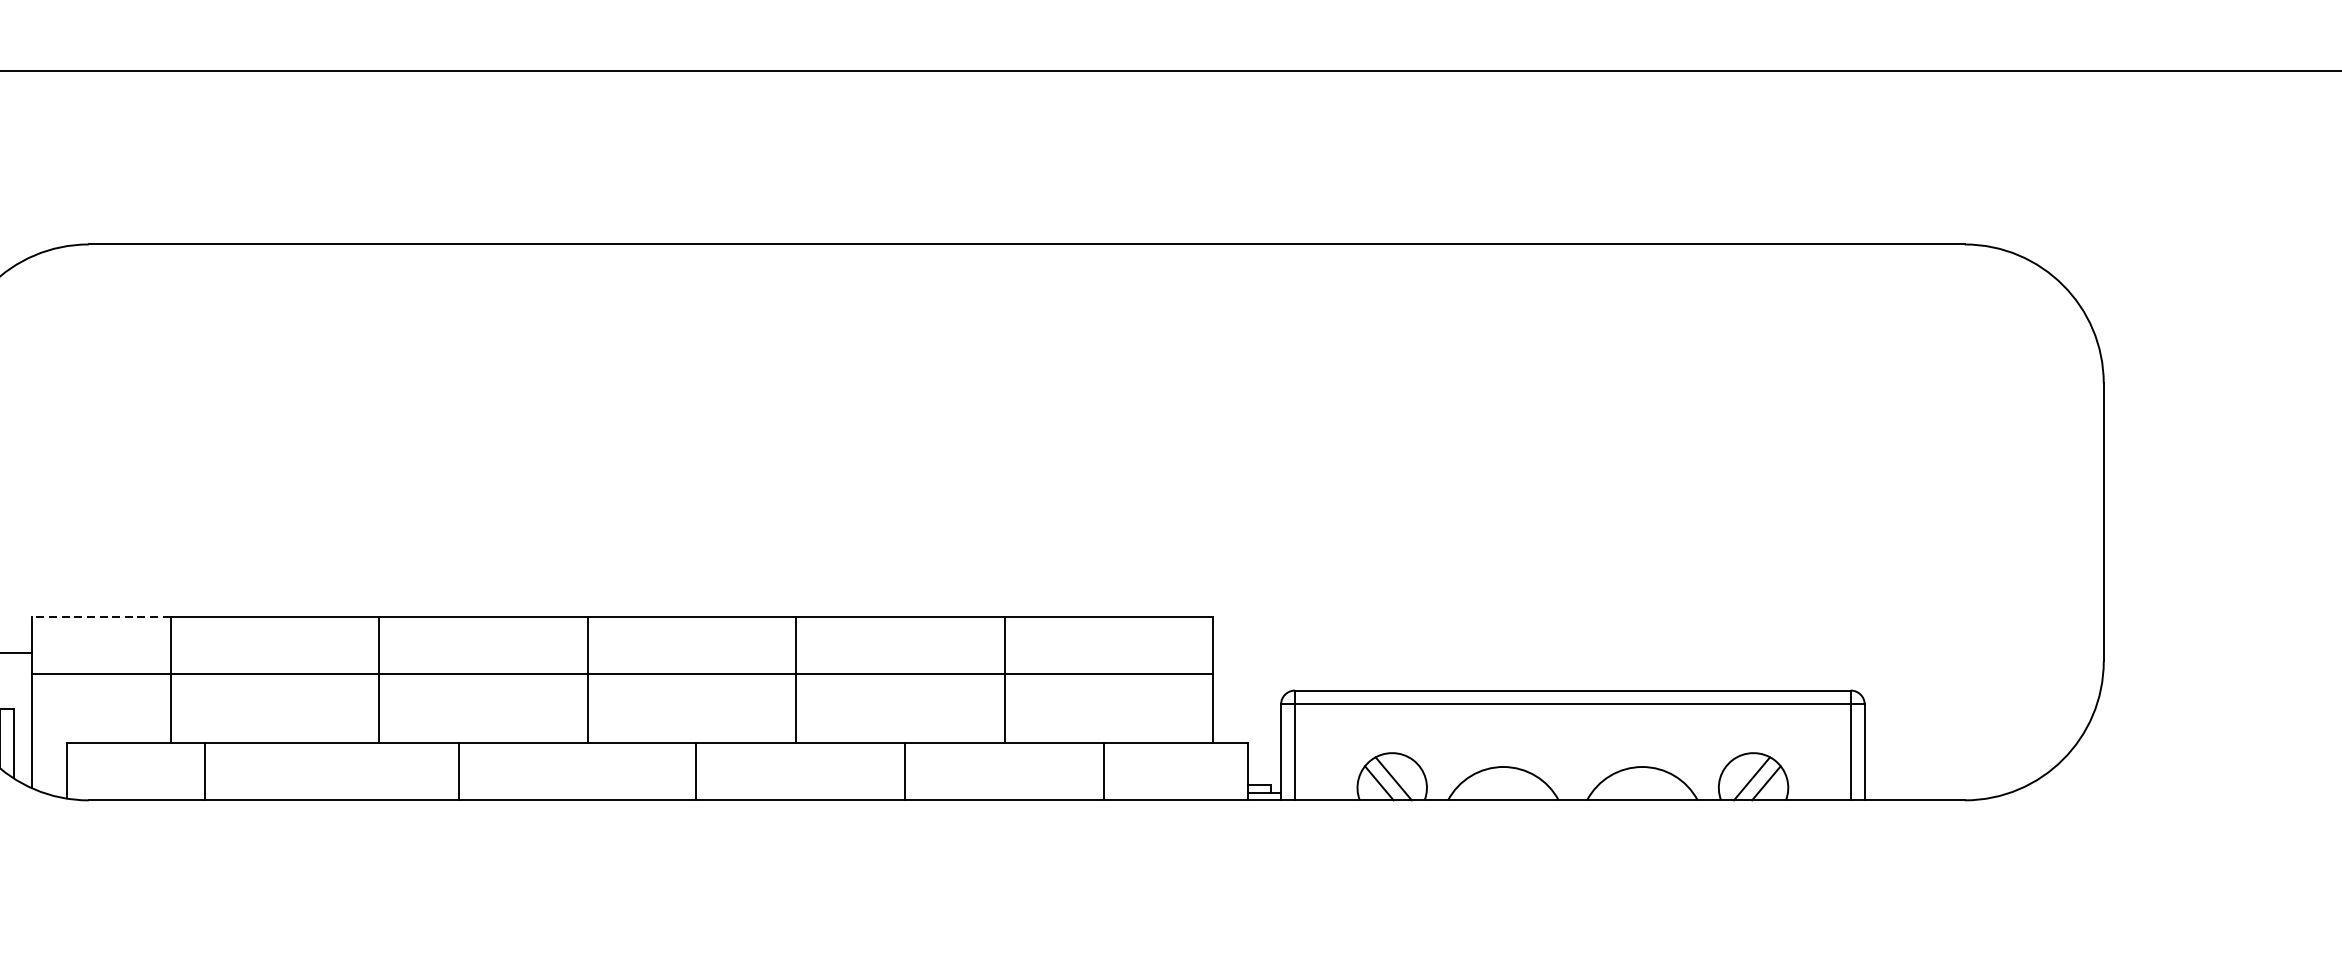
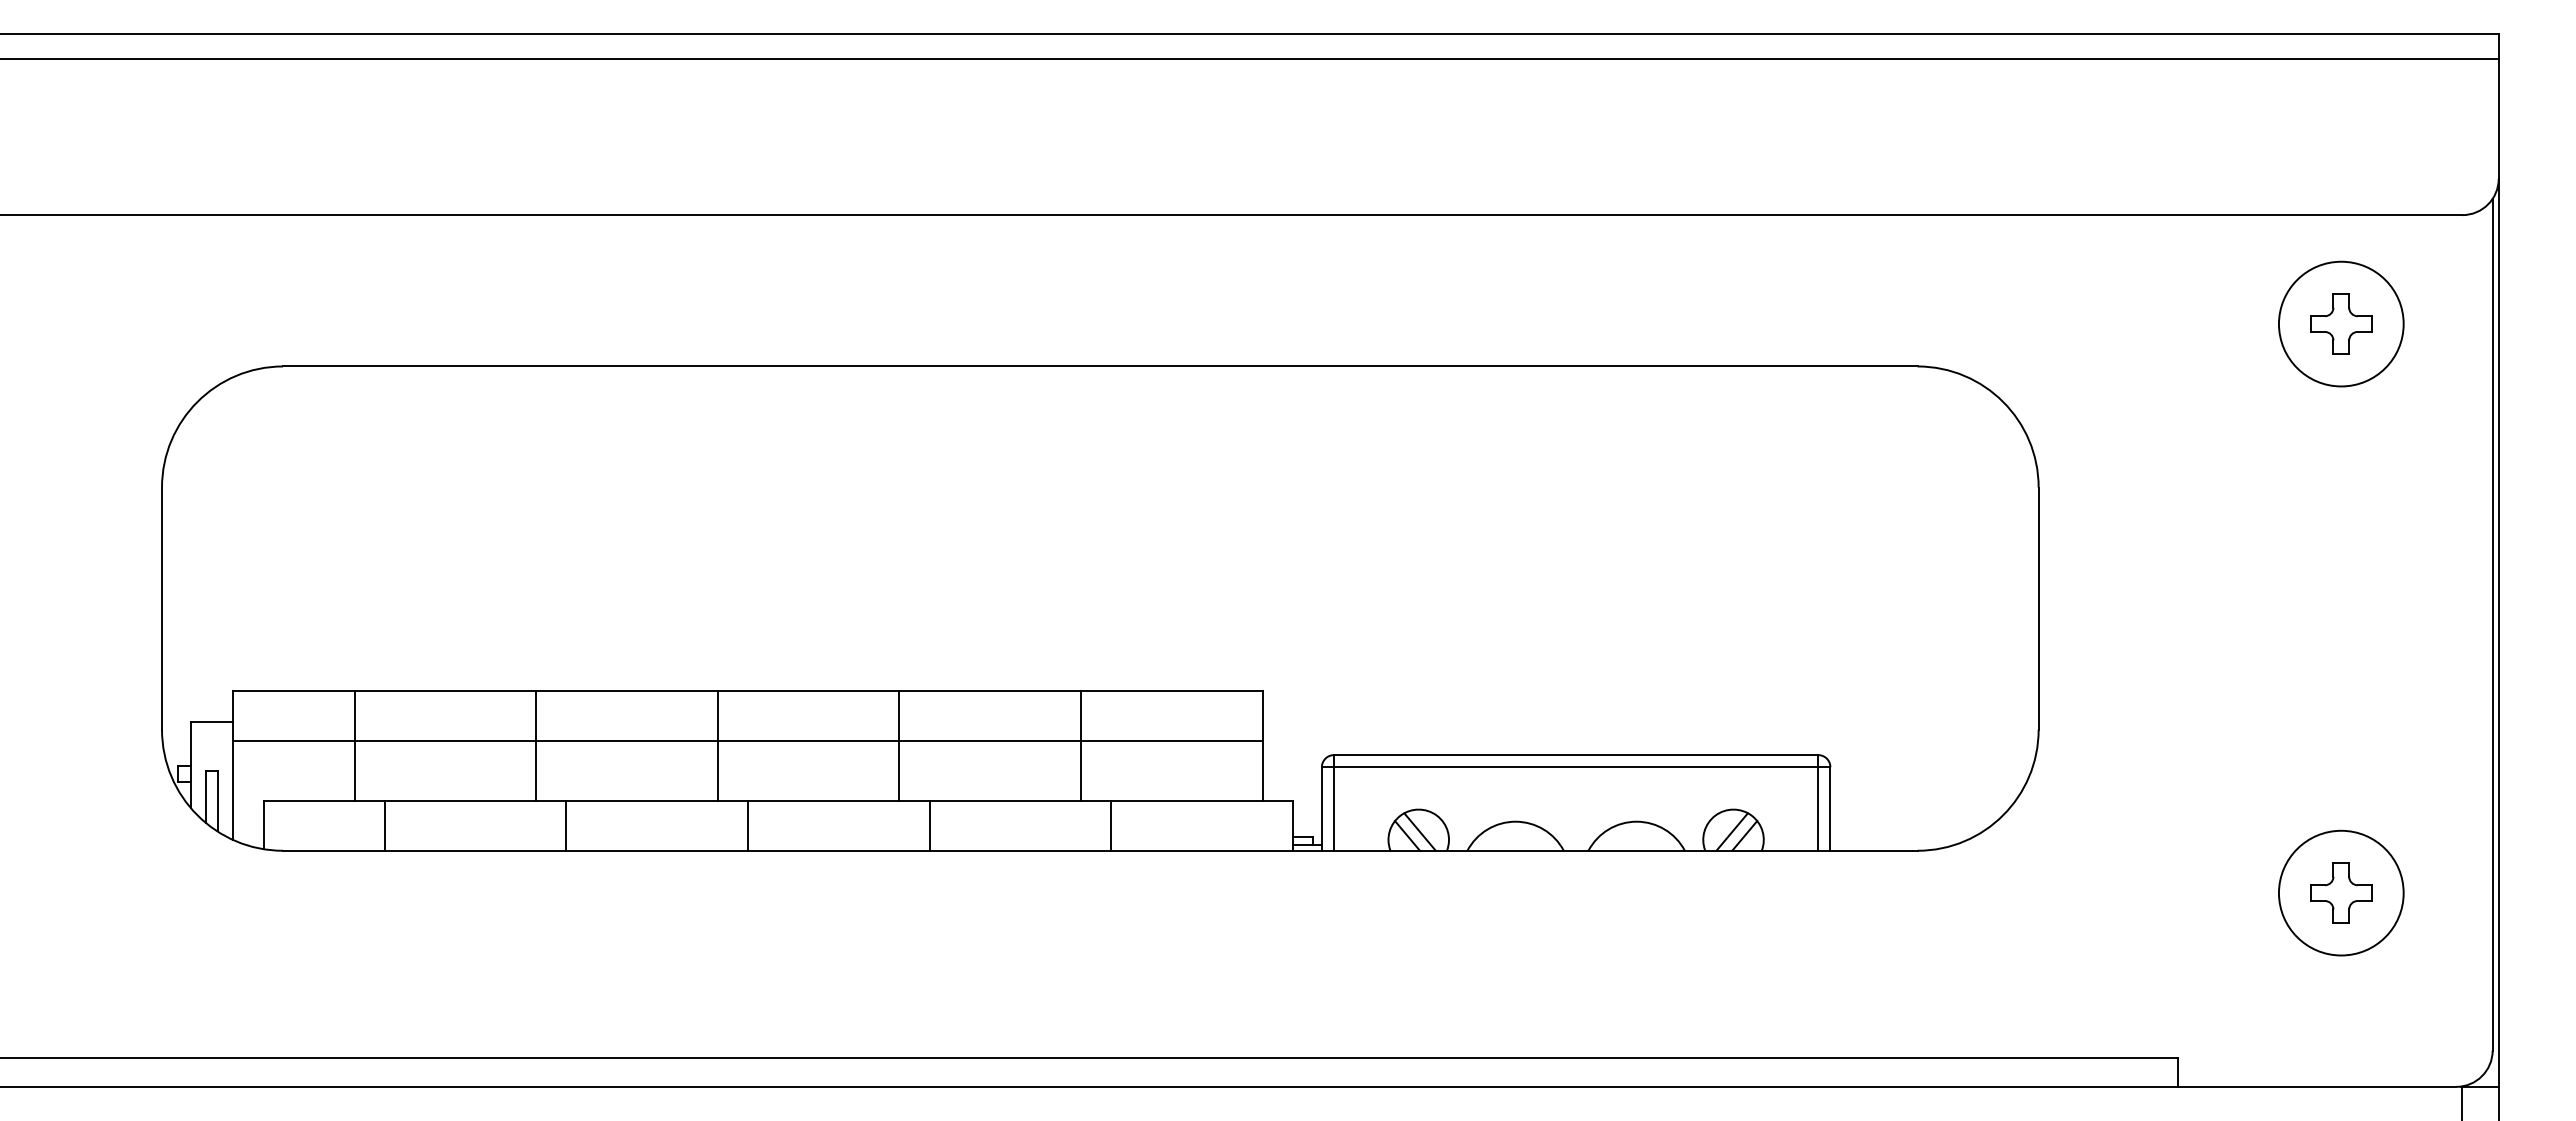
line: (100, 616) -> (293, 690), dashed -> solid
line: (458, 771) -> (566, 825), moved
line: (696, 771) -> (748, 825), moved
line: (905, 771) -> (929, 825), moved
line: (1103, 771) -> (1111, 825), moved

